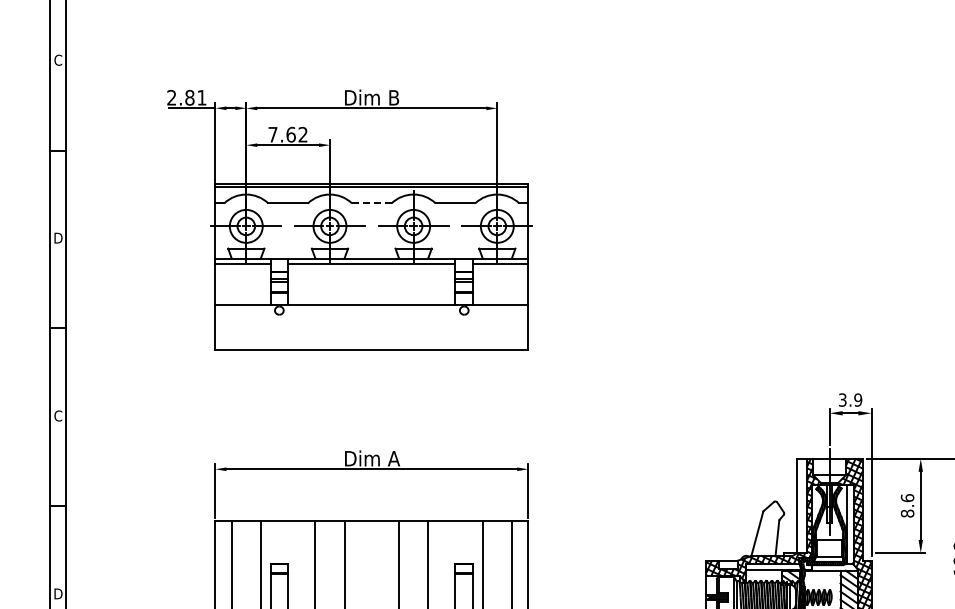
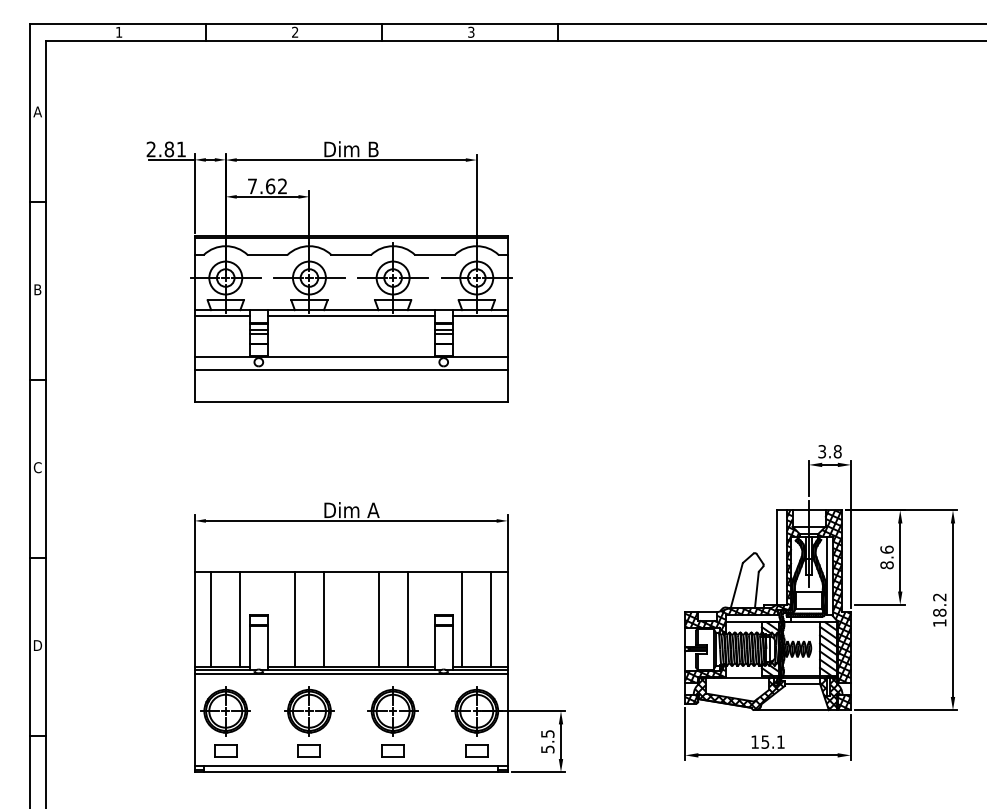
text: (58, 59) -> (37, 111), C -> A
line: (372, 203) -> (351, 255), dashed -> solid
text: (59, 237) -> (38, 289), D -> B
line: (371, 318) -> (350, 370), added
text: (858, 399) -> (837, 451), 3.9 -> 3.8

